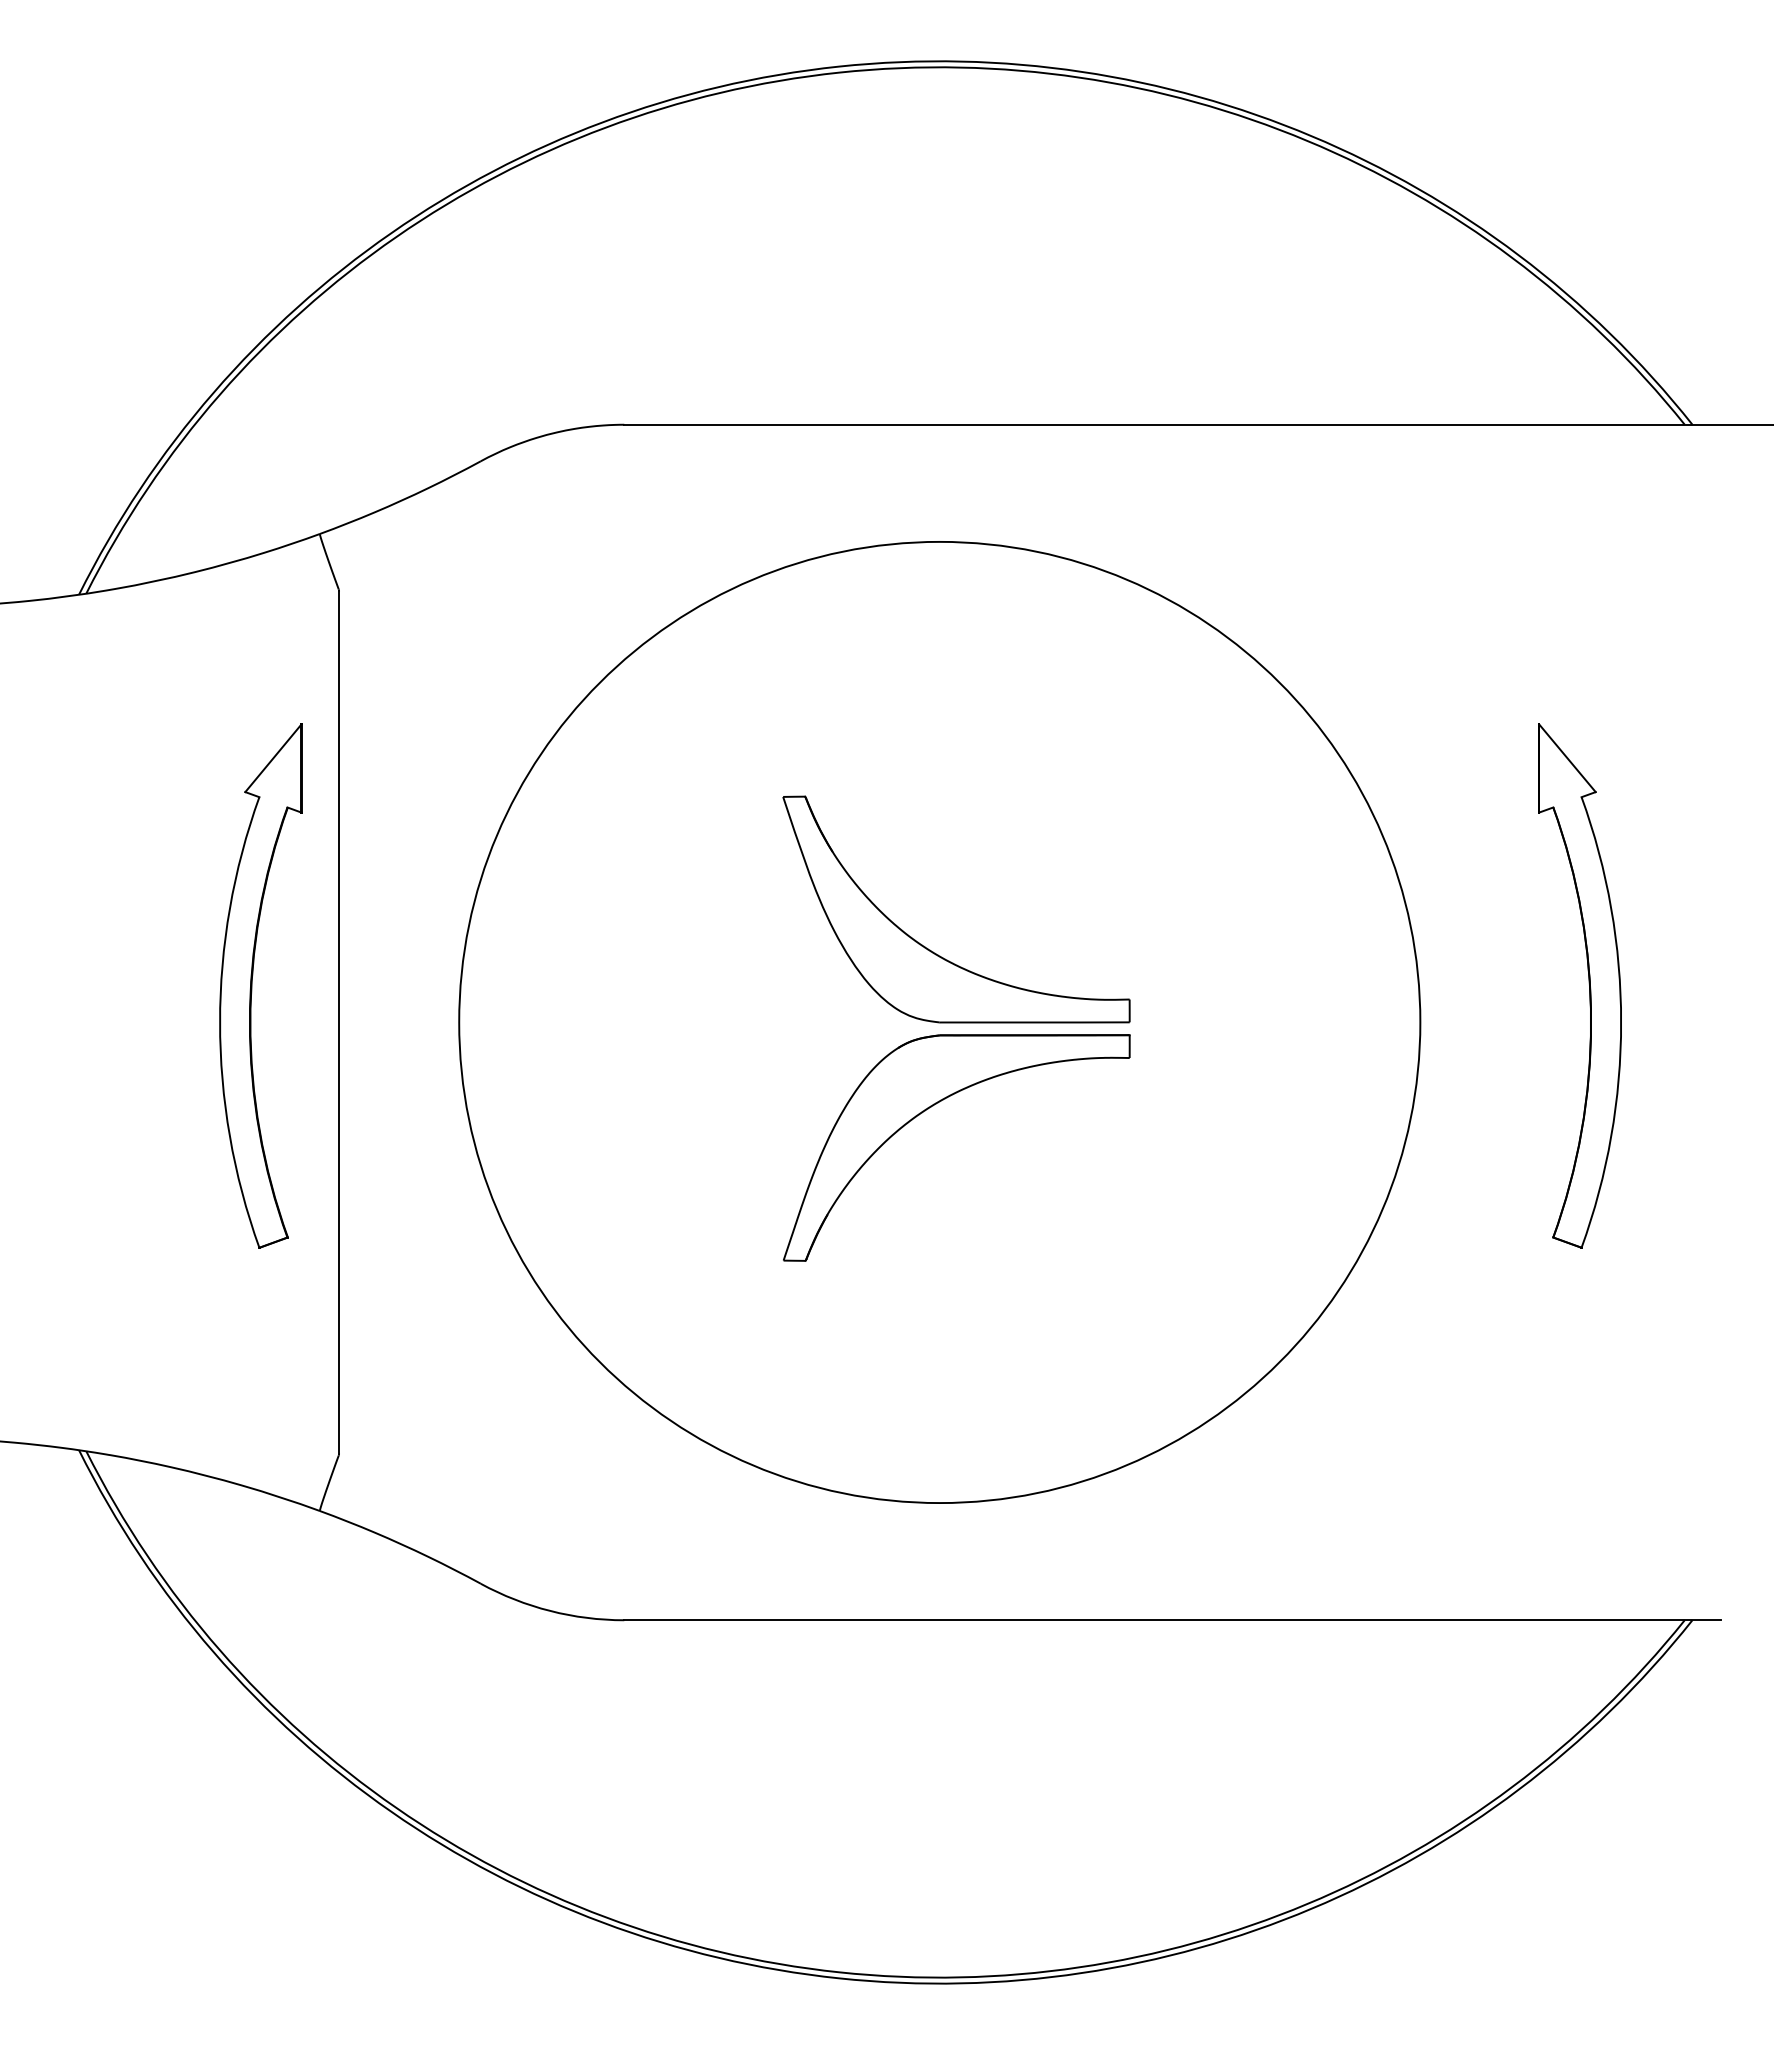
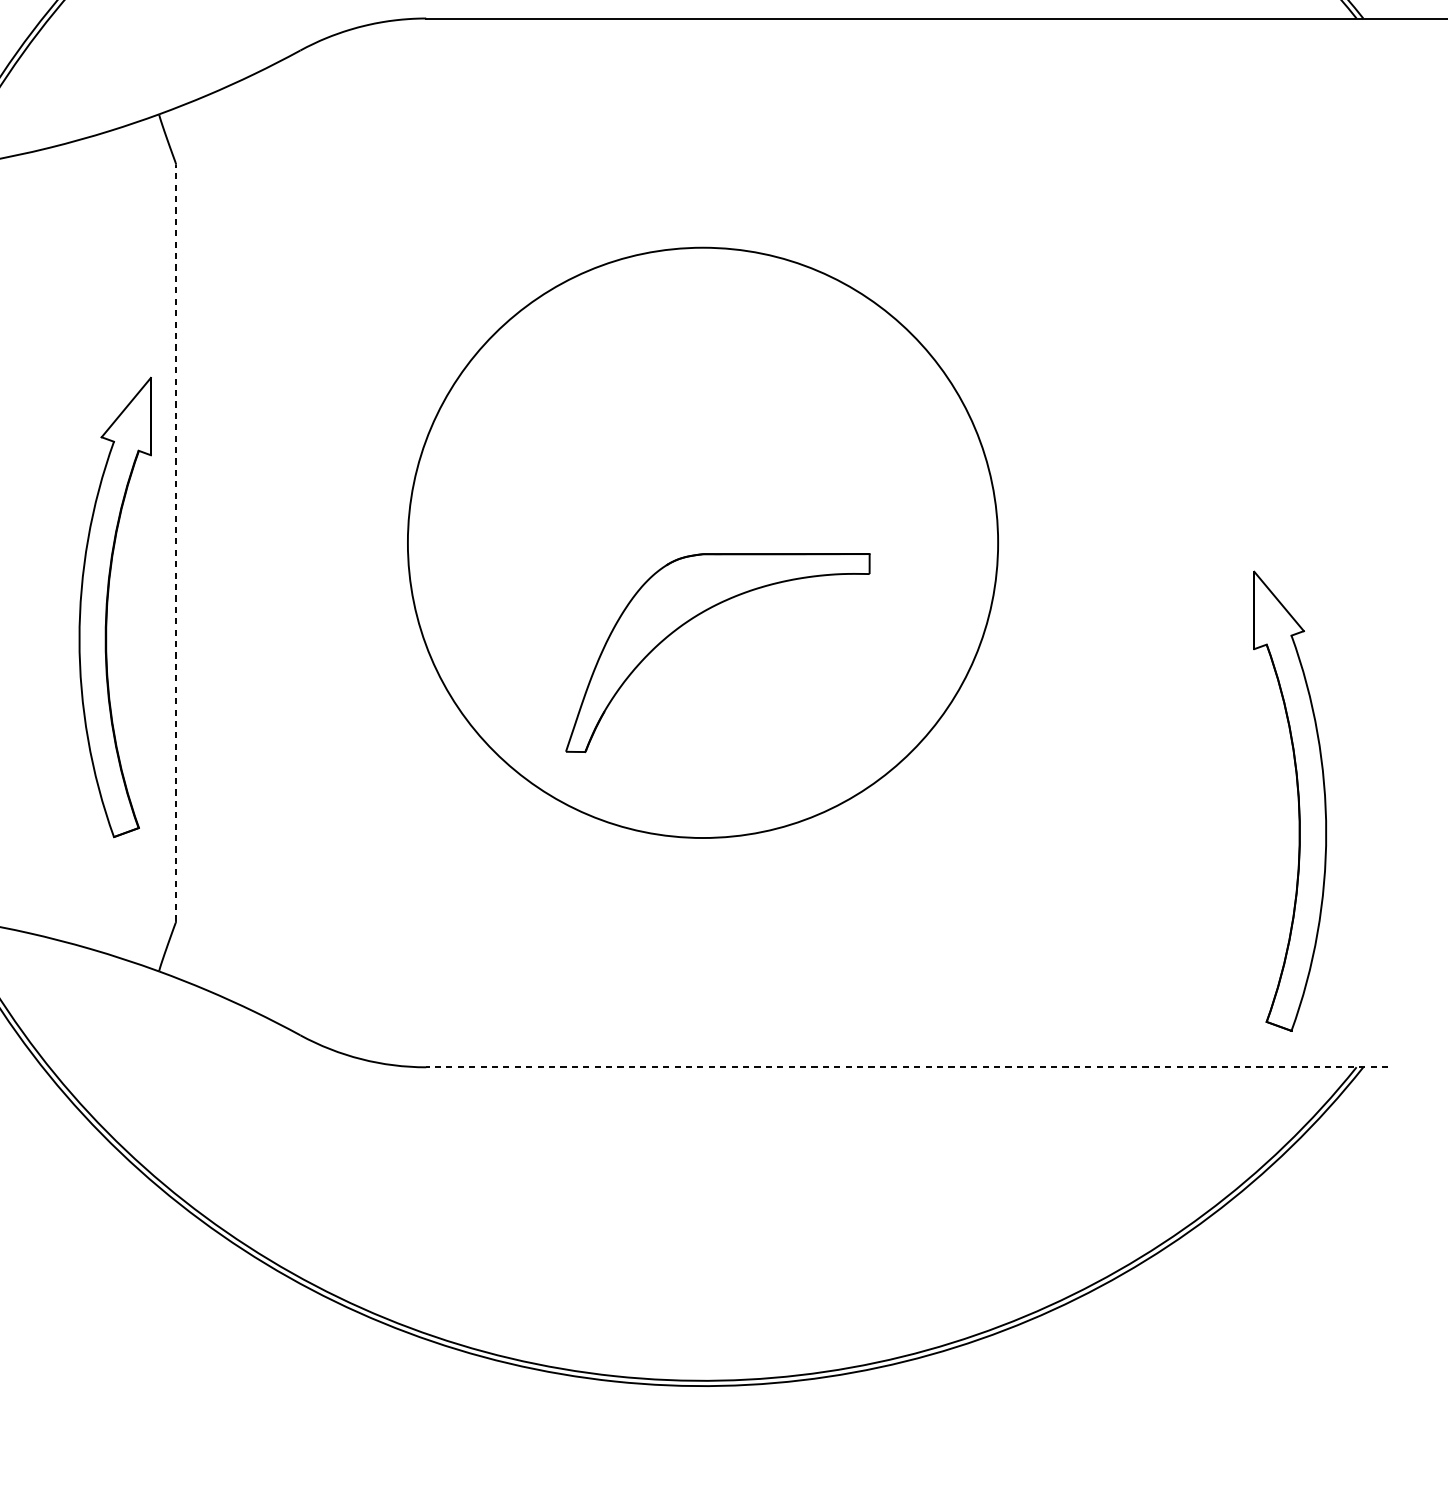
part: (930, 949) -> (694, 478), removed
part: (1588, 983) -> (1297, 799), moved
part: (252, 985) -> (107, 606), moved
line: (339, 1022) -> (176, 542), solid -> dashed
circle: (939, 1022) -> (702, 542), size x0.7
line: (1172, 1620) -> (907, 1067), solid -> dashed

